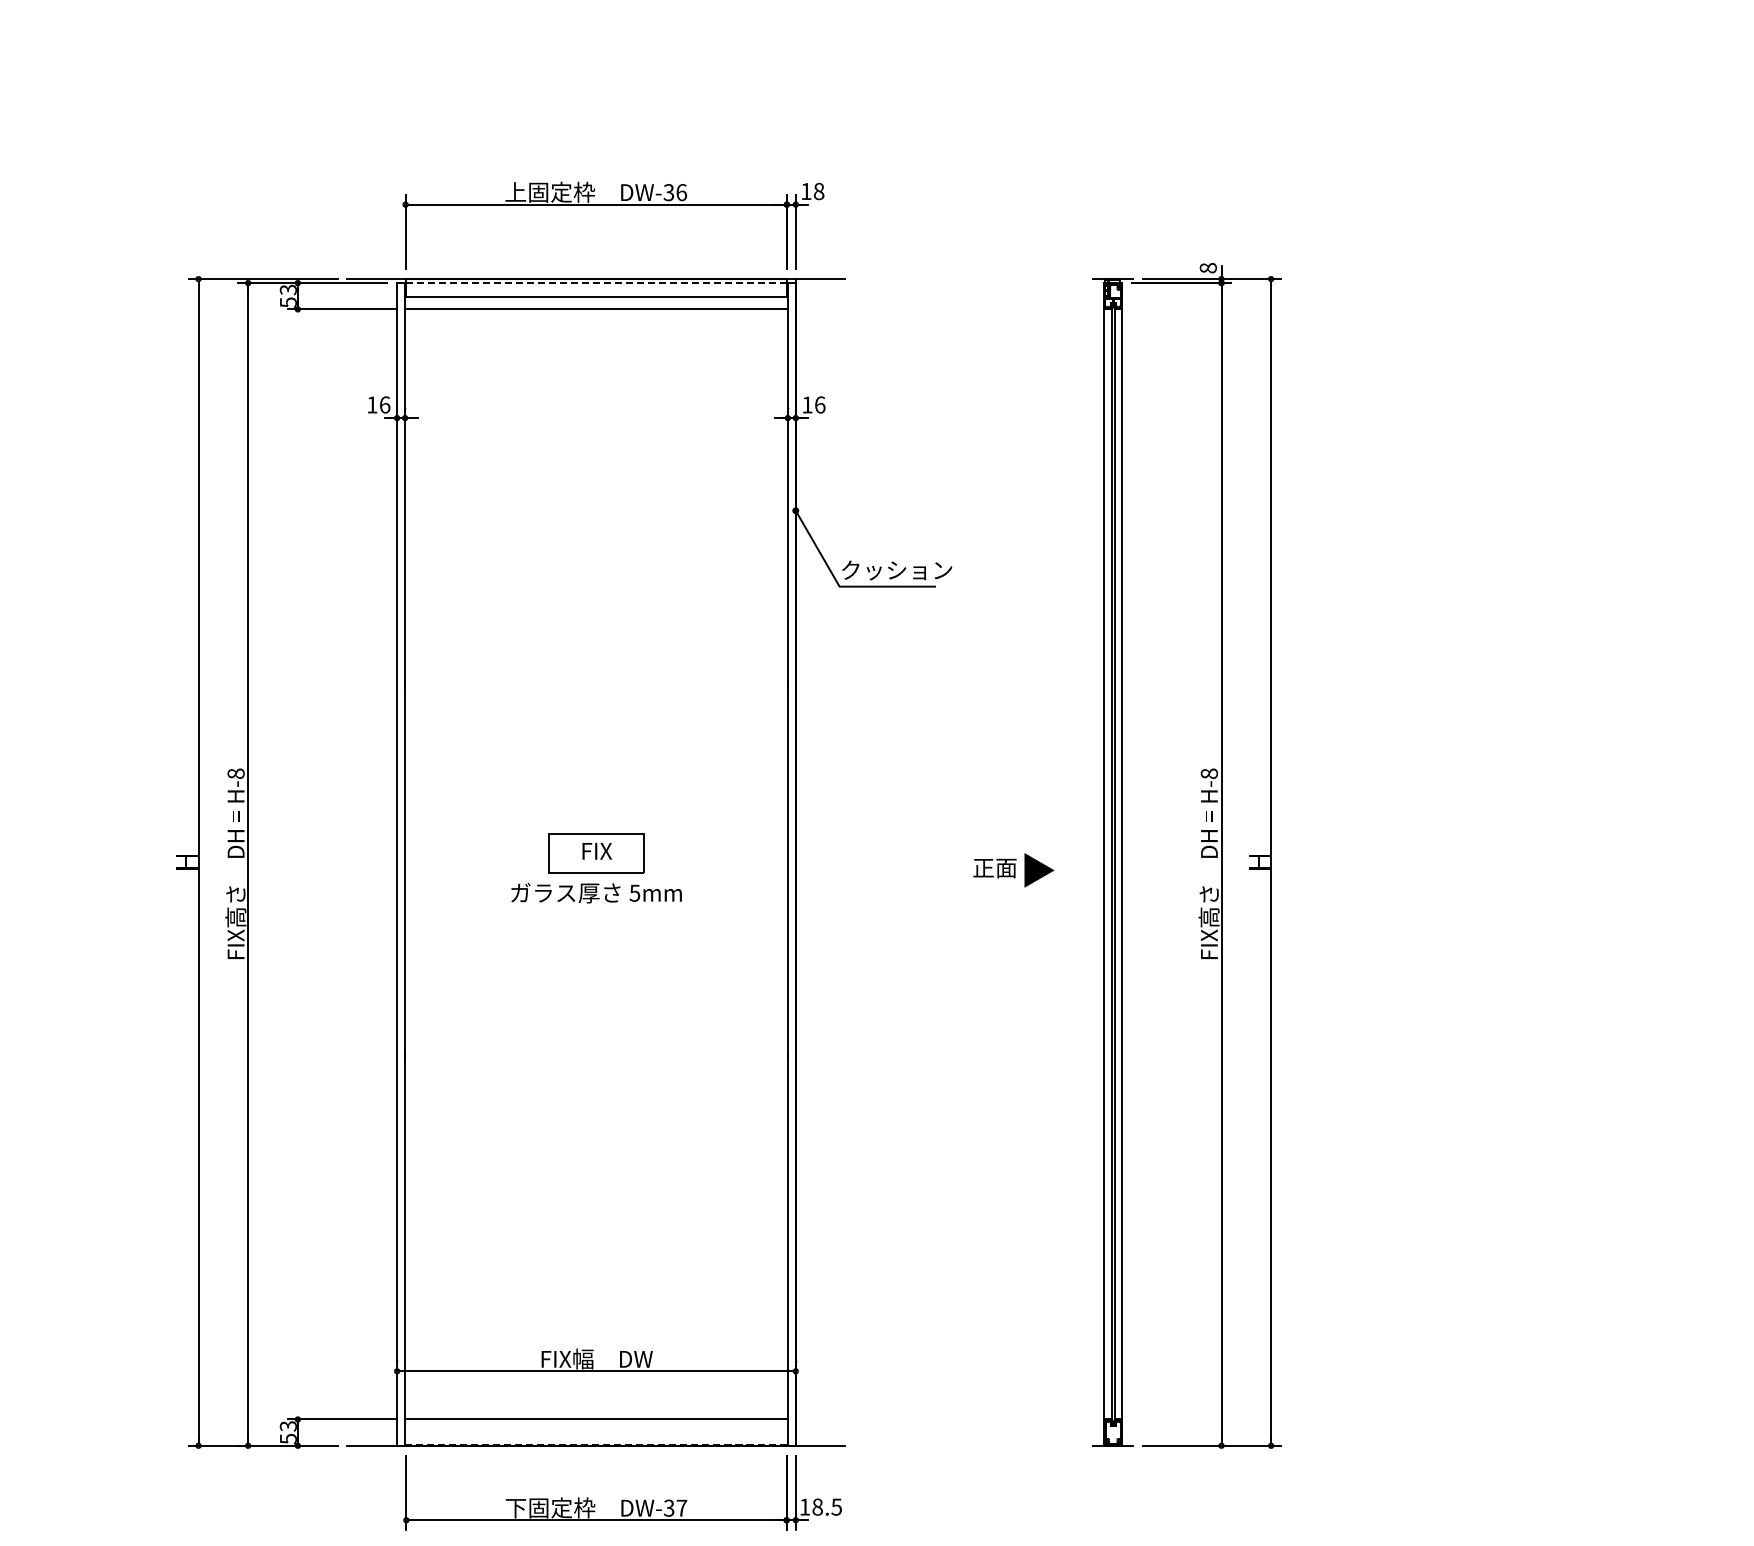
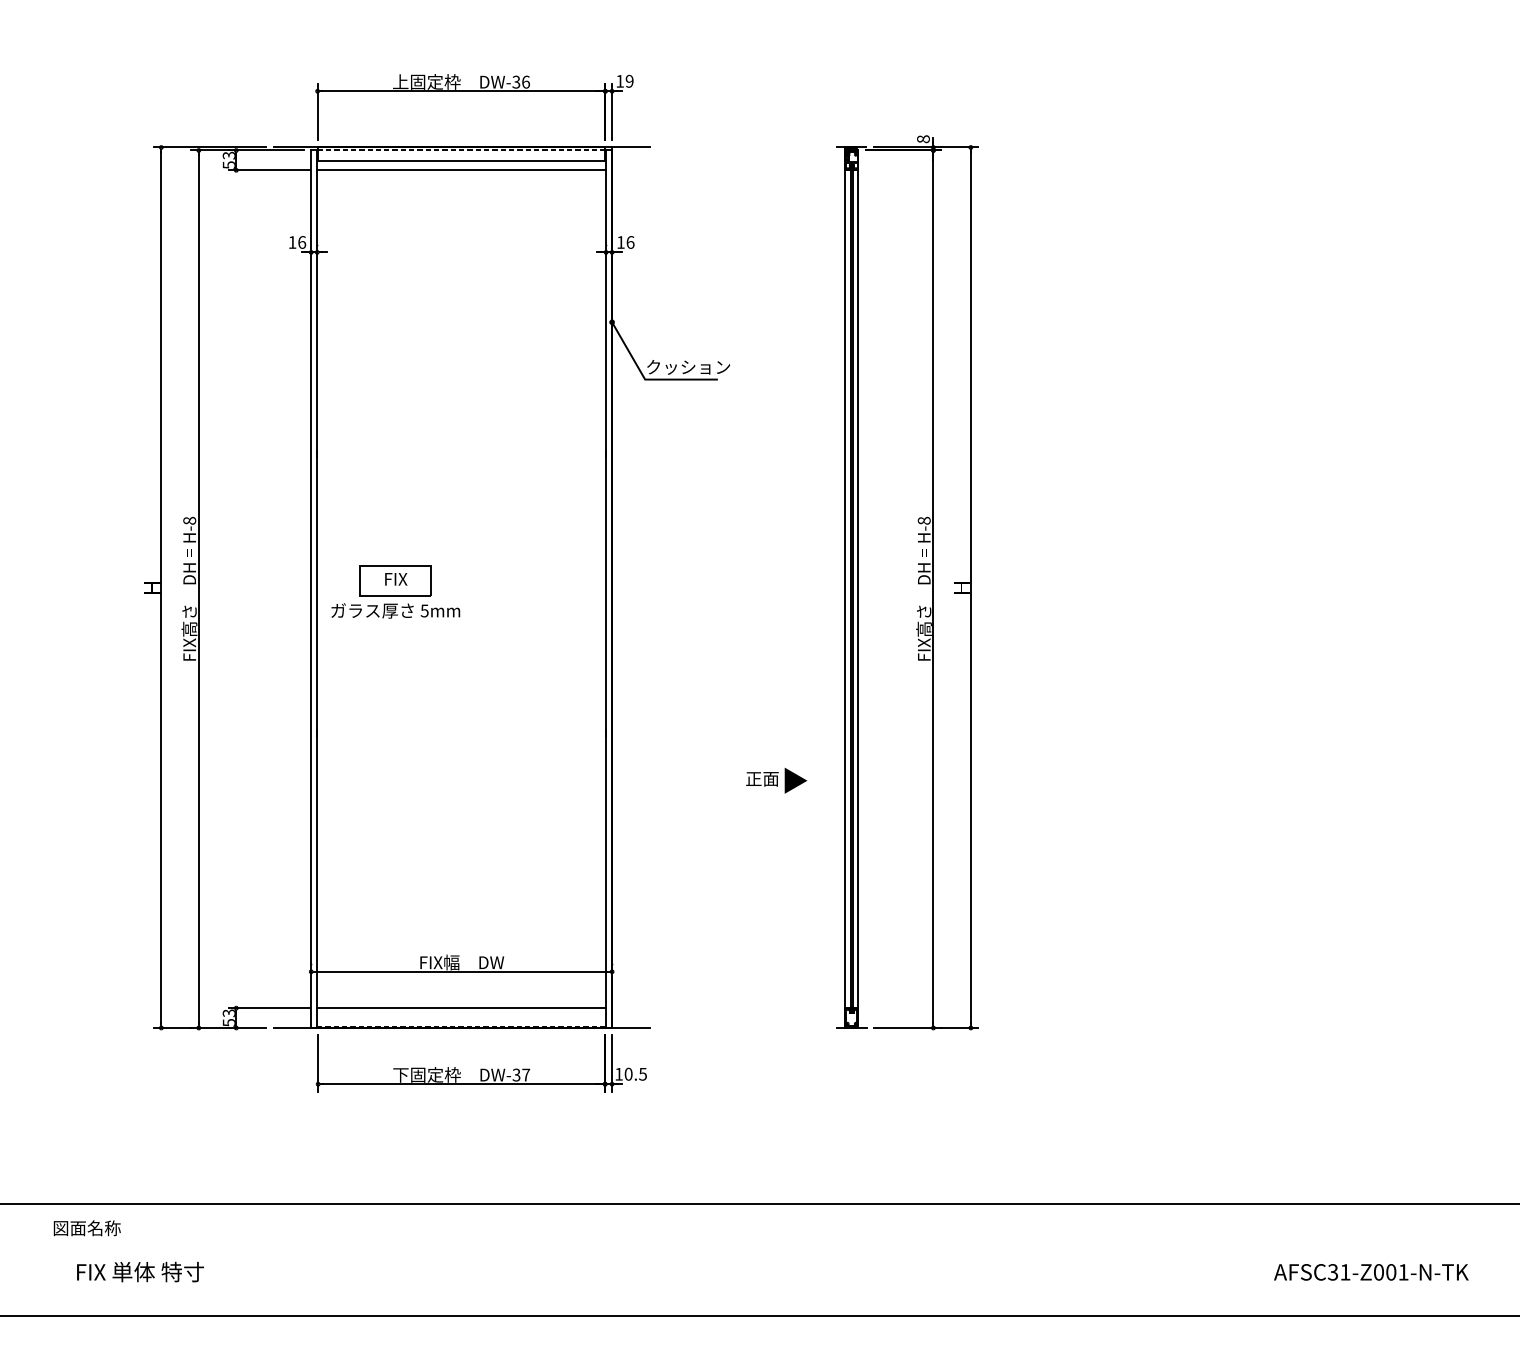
text: (818, 191) -> (629, 81), 18 -> 19
part: (596, 867) -> (395, 591), moved
text: (1013, 870) -> (776, 780), moved
text: (817, 1507) -> (628, 1074), 18.5 -> 10.5

